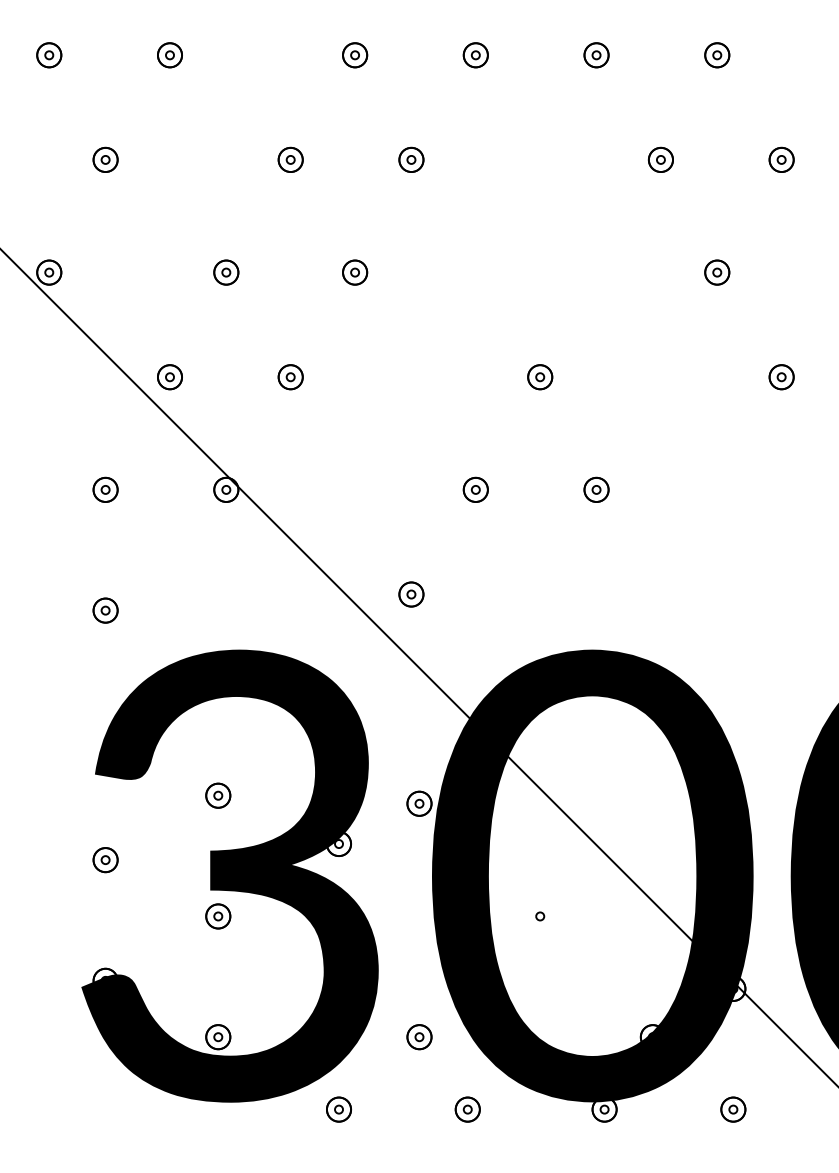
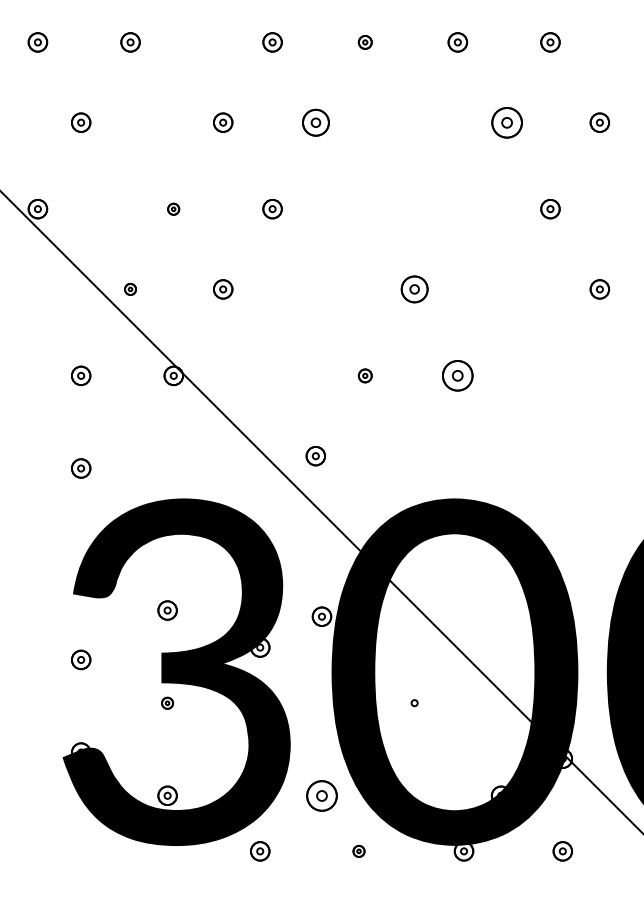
part: (476, 55) -> (365, 42), size x0.7
part: (411, 159) -> (315, 122), size x1.4
part: (661, 159) -> (507, 122), size x1.6
part: (225, 273) -> (173, 209), size x0.6
part: (169, 377) -> (130, 289), size x0.6
part: (540, 377) -> (414, 289), size x1.4
part: (476, 489) -> (365, 375), size x0.7
part: (596, 489) -> (457, 375), size x1.6
part: (218, 916) -> (167, 703), size x0.6
part: (418, 1036) -> (321, 795), size x1.6
part: (467, 1109) -> (358, 851), size x0.6

